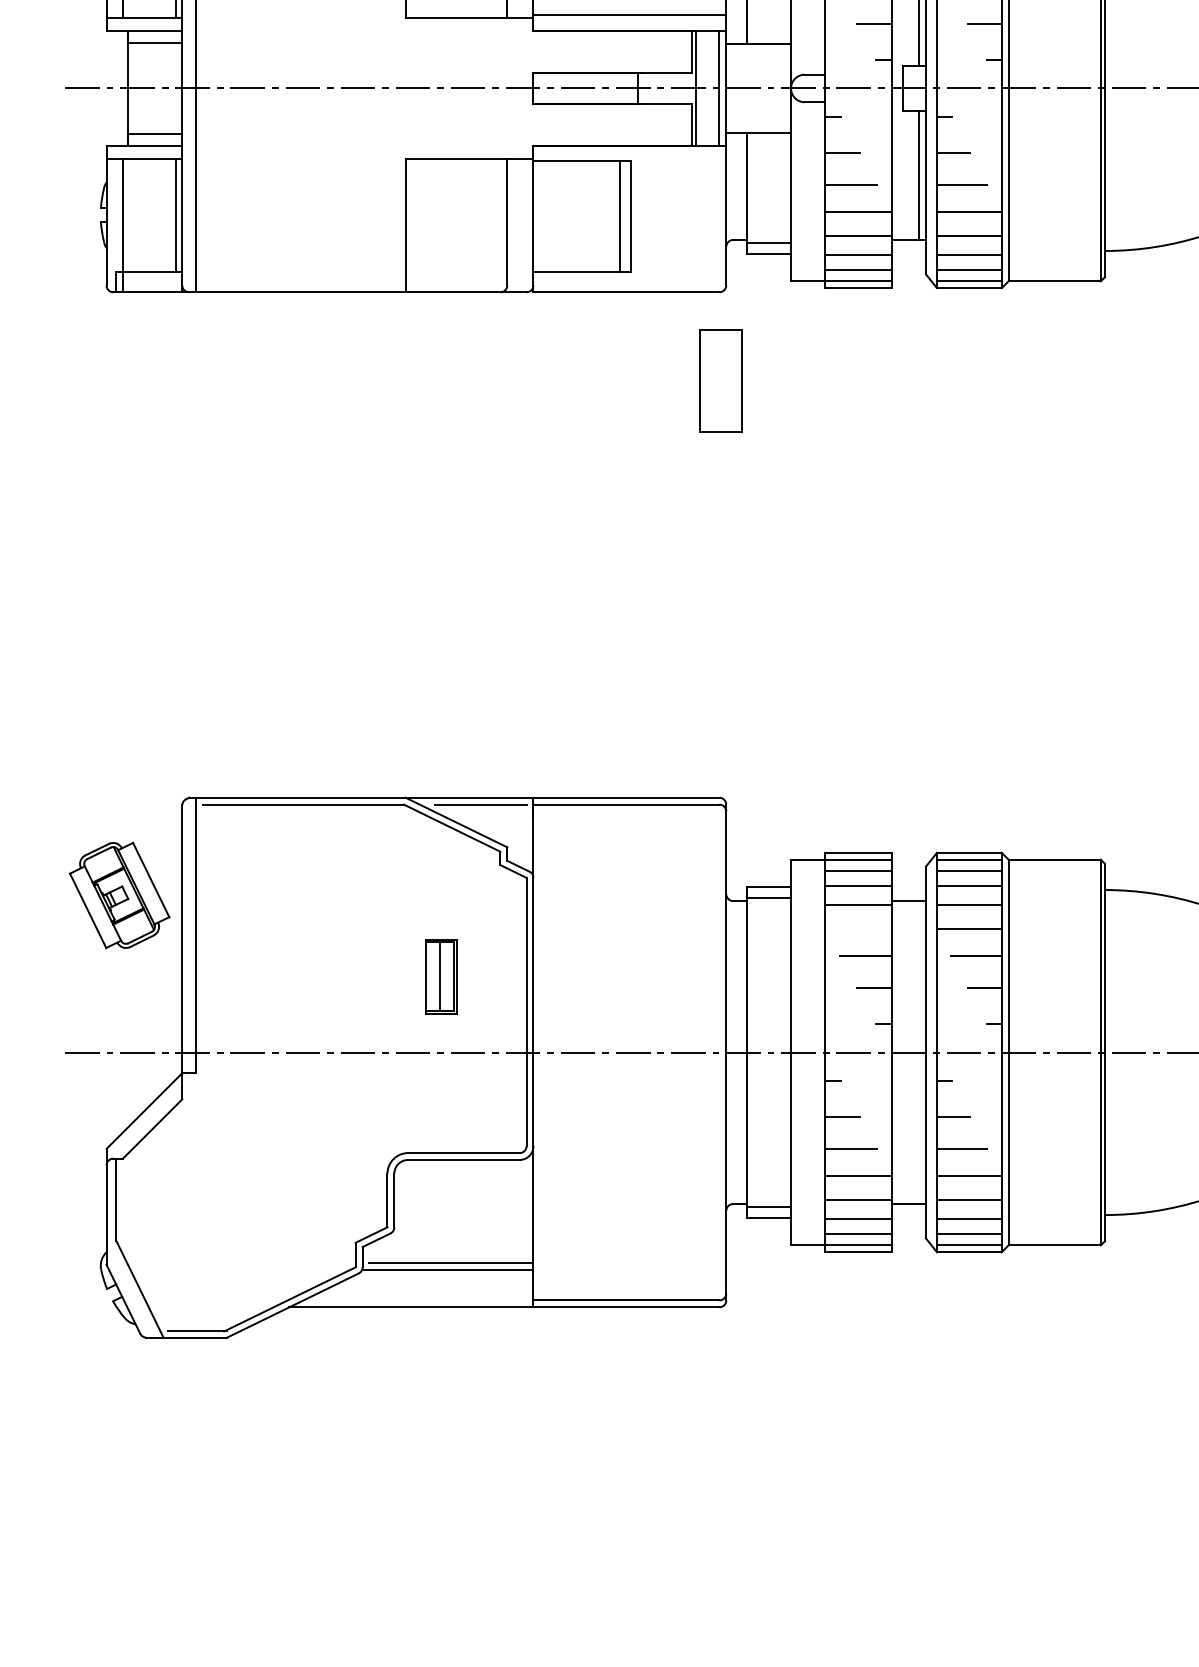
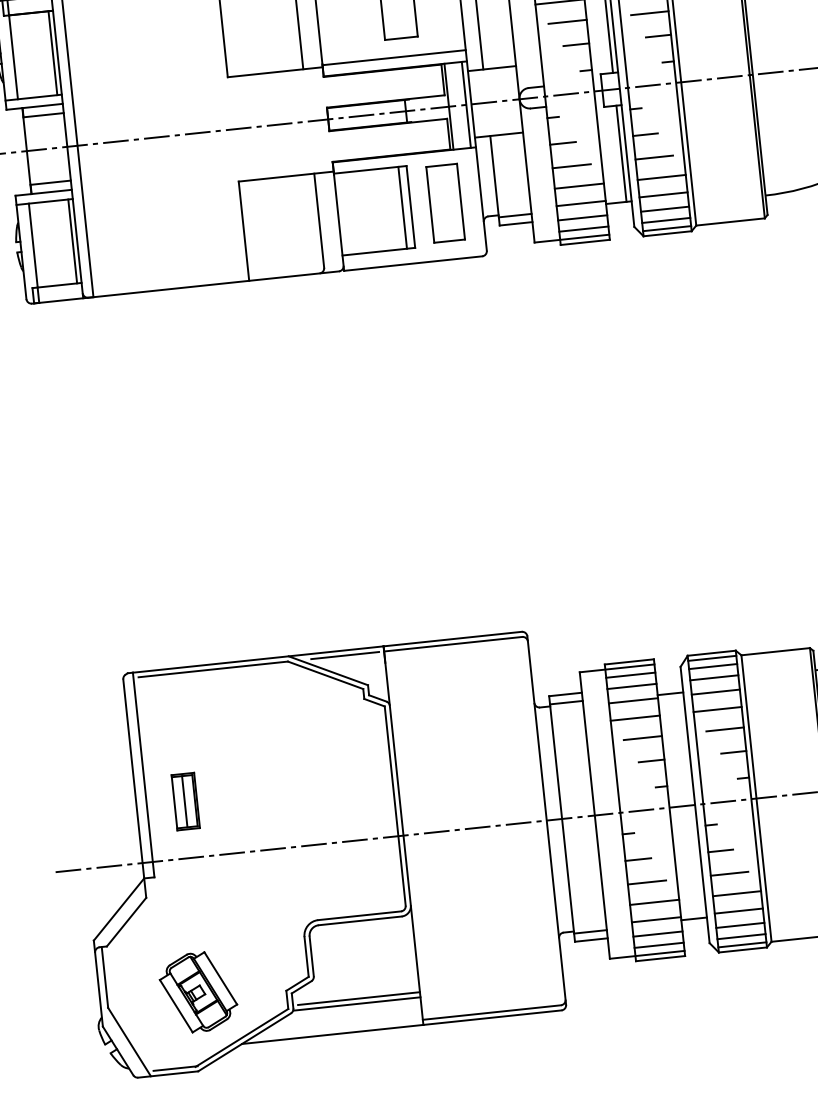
part: (720, 380) -> (445, 203), moved
part: (119, 895) -> (198, 992), moved
line: (858, 928) -> (635, 718), added
part: (441, 976) -> (185, 801), moved

